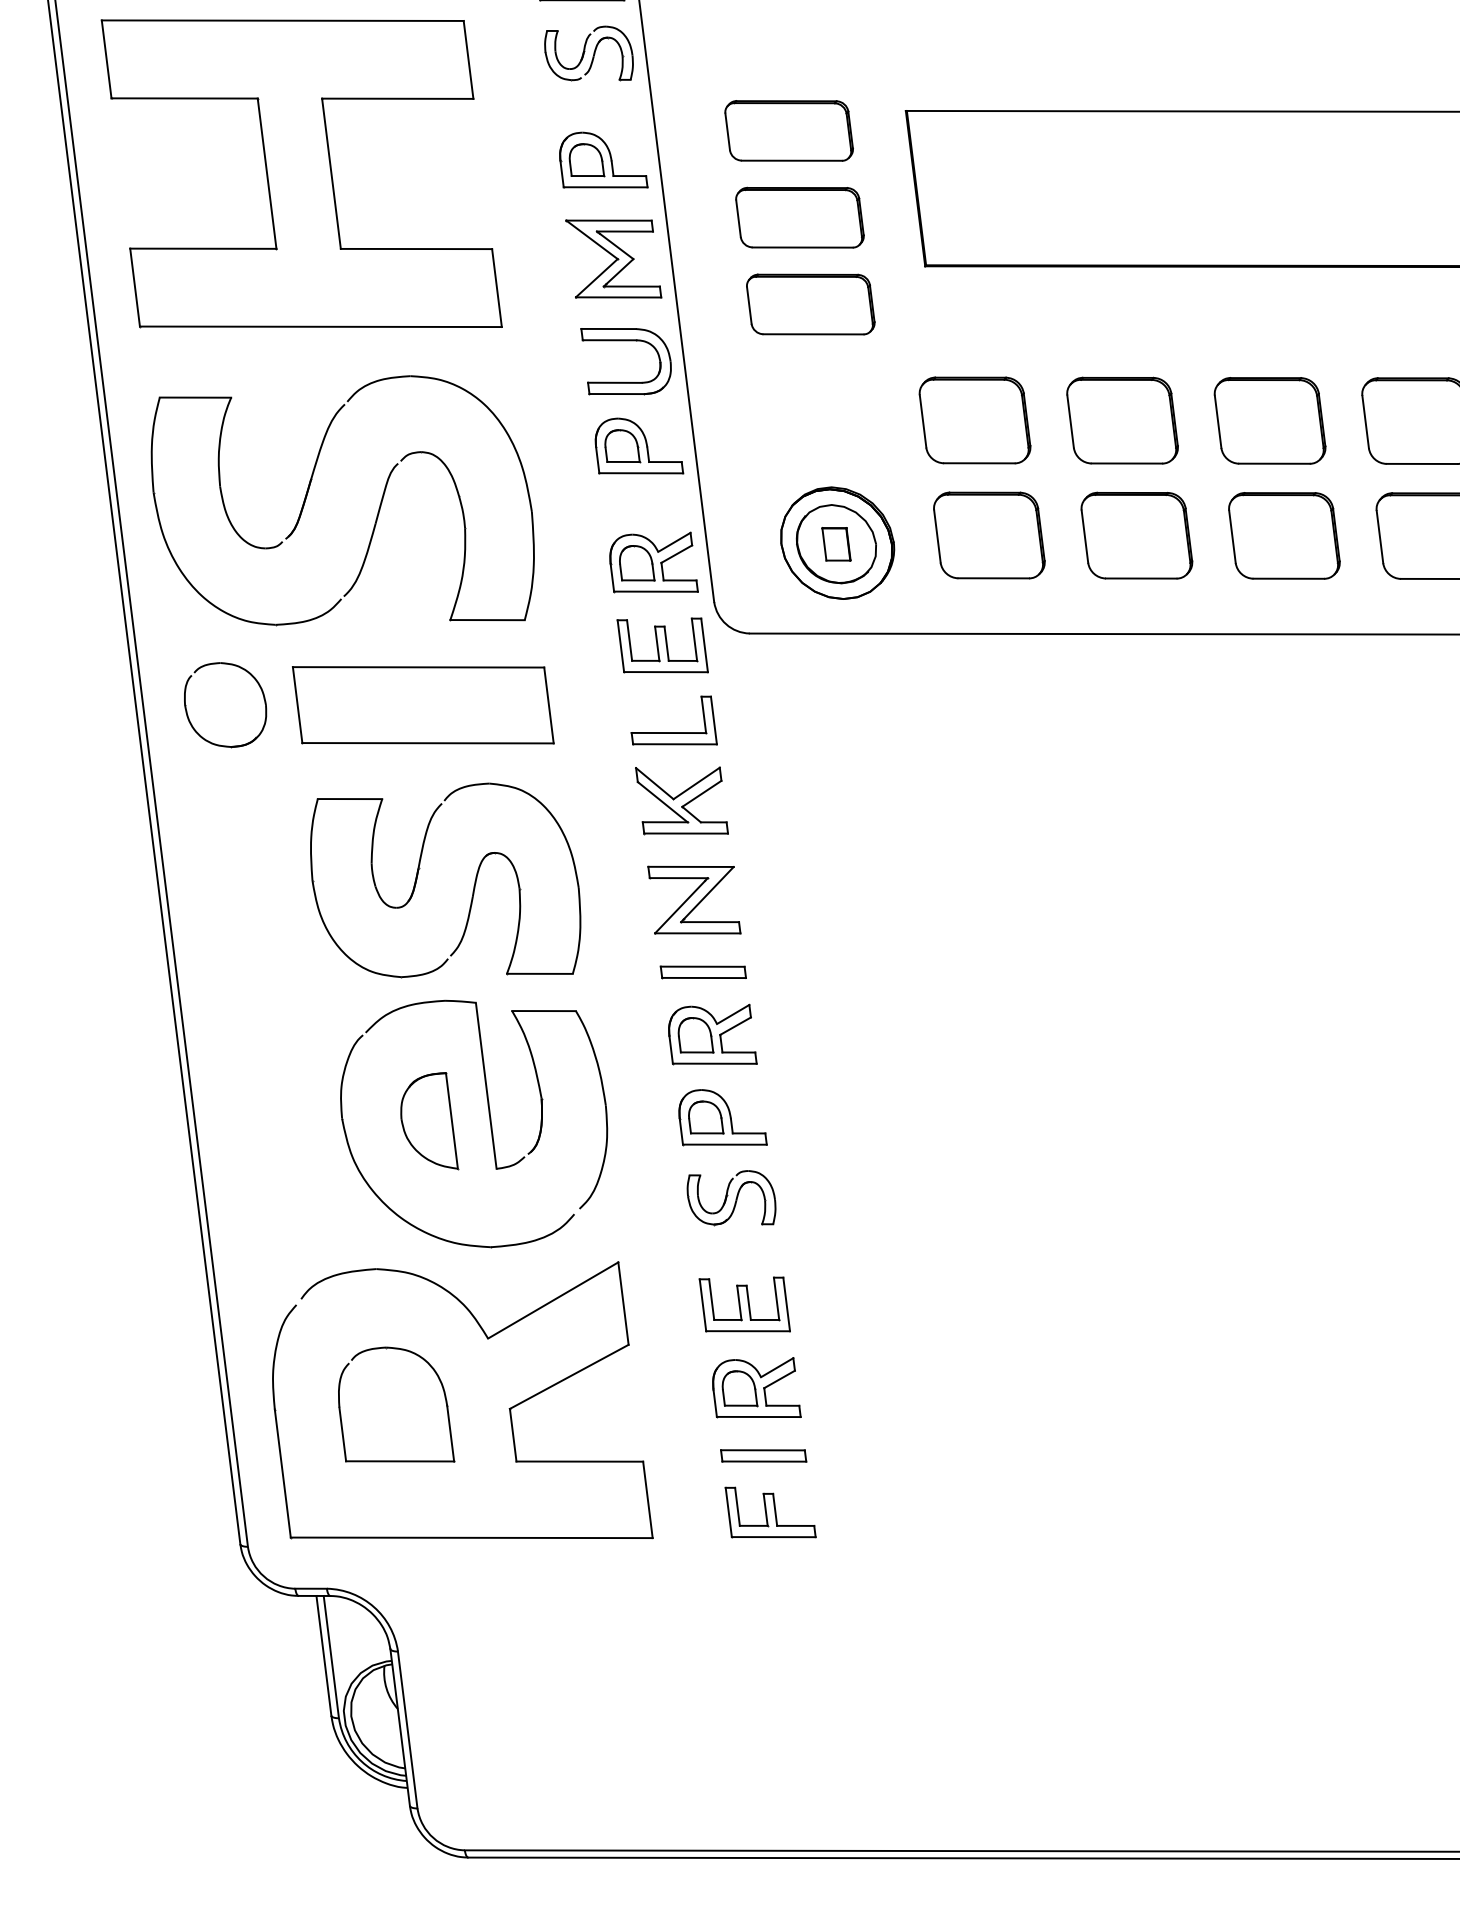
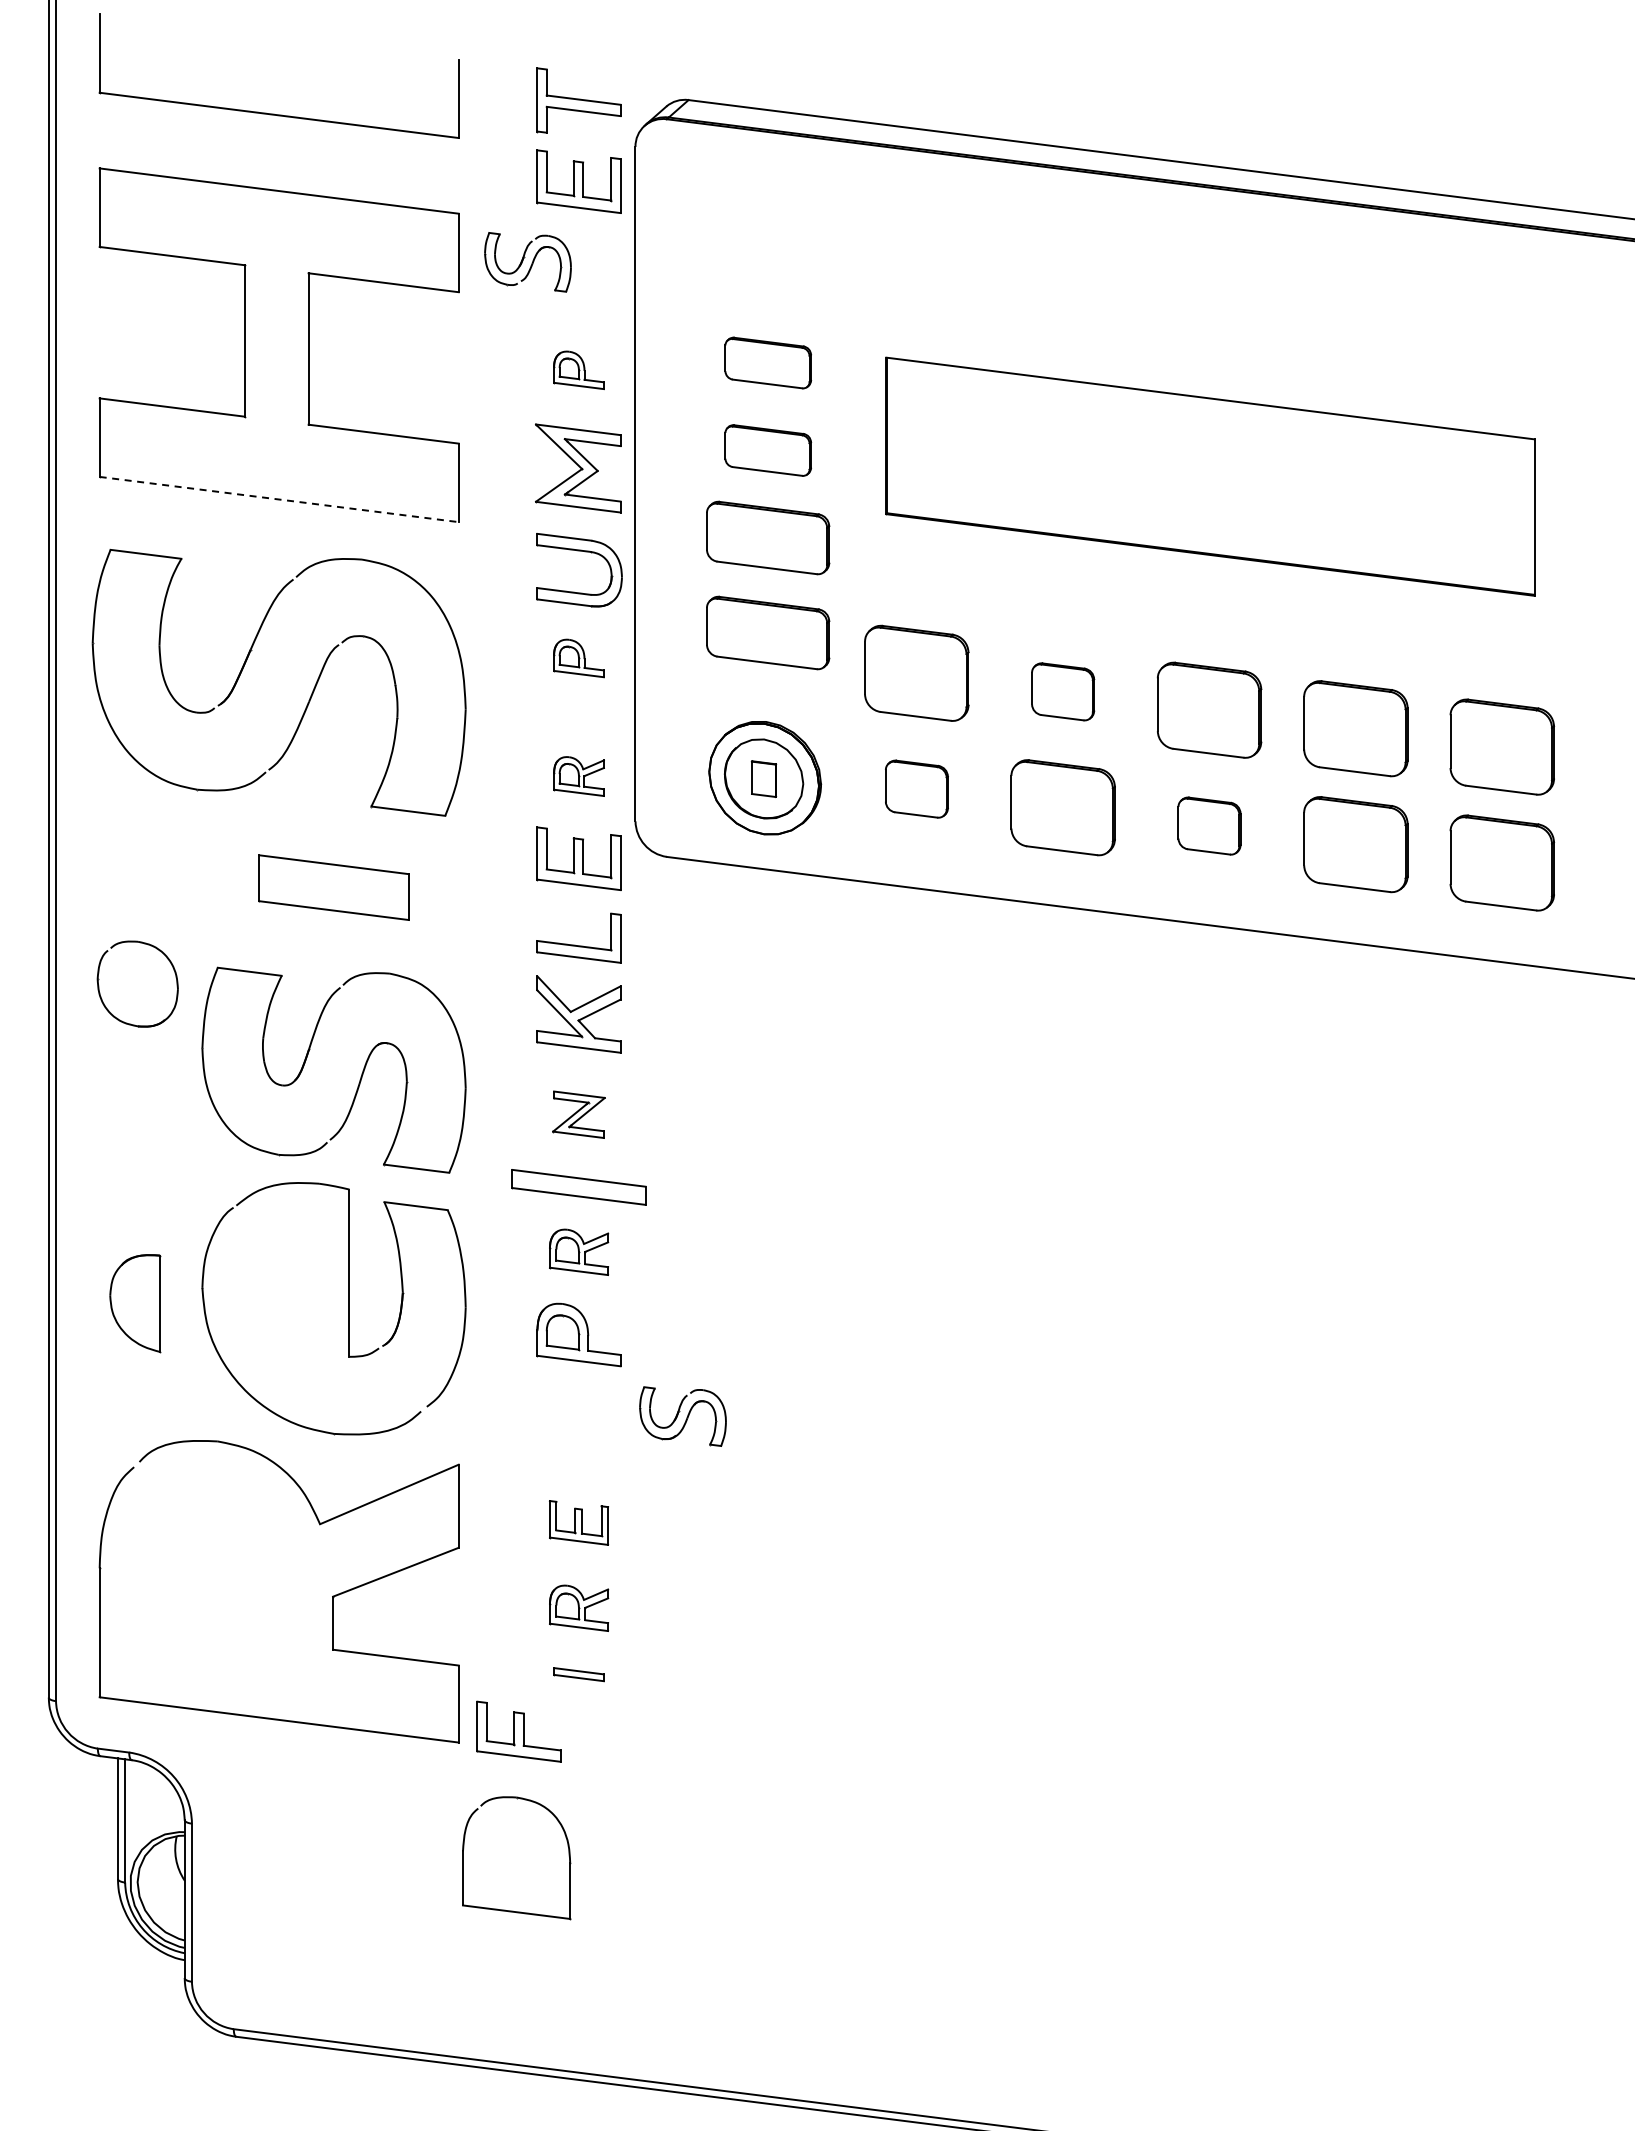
part: (588, 55) -> (527, 262), moved
part: (789, 130) -> (768, 362), size x0.7
part: (601, 161) -> (578, 370), size x0.6
part: (800, 217) -> (768, 450), size x0.7
line: (321, 326) -> (279, 499), solid -> dashed
part: (822, 398) -> (768, 632), added
part: (1121, 420) -> (1062, 691), size x0.6
part: (637, 447) -> (578, 658), size x0.6
part: (989, 534) -> (916, 788), size x0.6
part: (1284, 535) -> (1209, 825), size x0.6
part: (652, 564) -> (578, 776), size x0.6
part: (422, 705) -> (333, 887), size x0.6
part: (187, 711) -> (99, 985), moved
part: (693, 900) -> (578, 1114), size x0.6
part: (702, 972) -> (578, 1187), size x1.6
part: (710, 1037) -> (578, 1252), size x0.7
part: (427, 1123) -> (135, 1303), moved
part: (731, 1199) -> (682, 1416), moved
part: (744, 1304) -> (578, 1522), size x0.7
part: (754, 1390) -> (578, 1608), size x0.7
part: (444, 1399) -> (568, 1856), moved
part: (763, 1455) -> (578, 1674), size x0.6
part: (770, 1512) -> (518, 1731), moved

